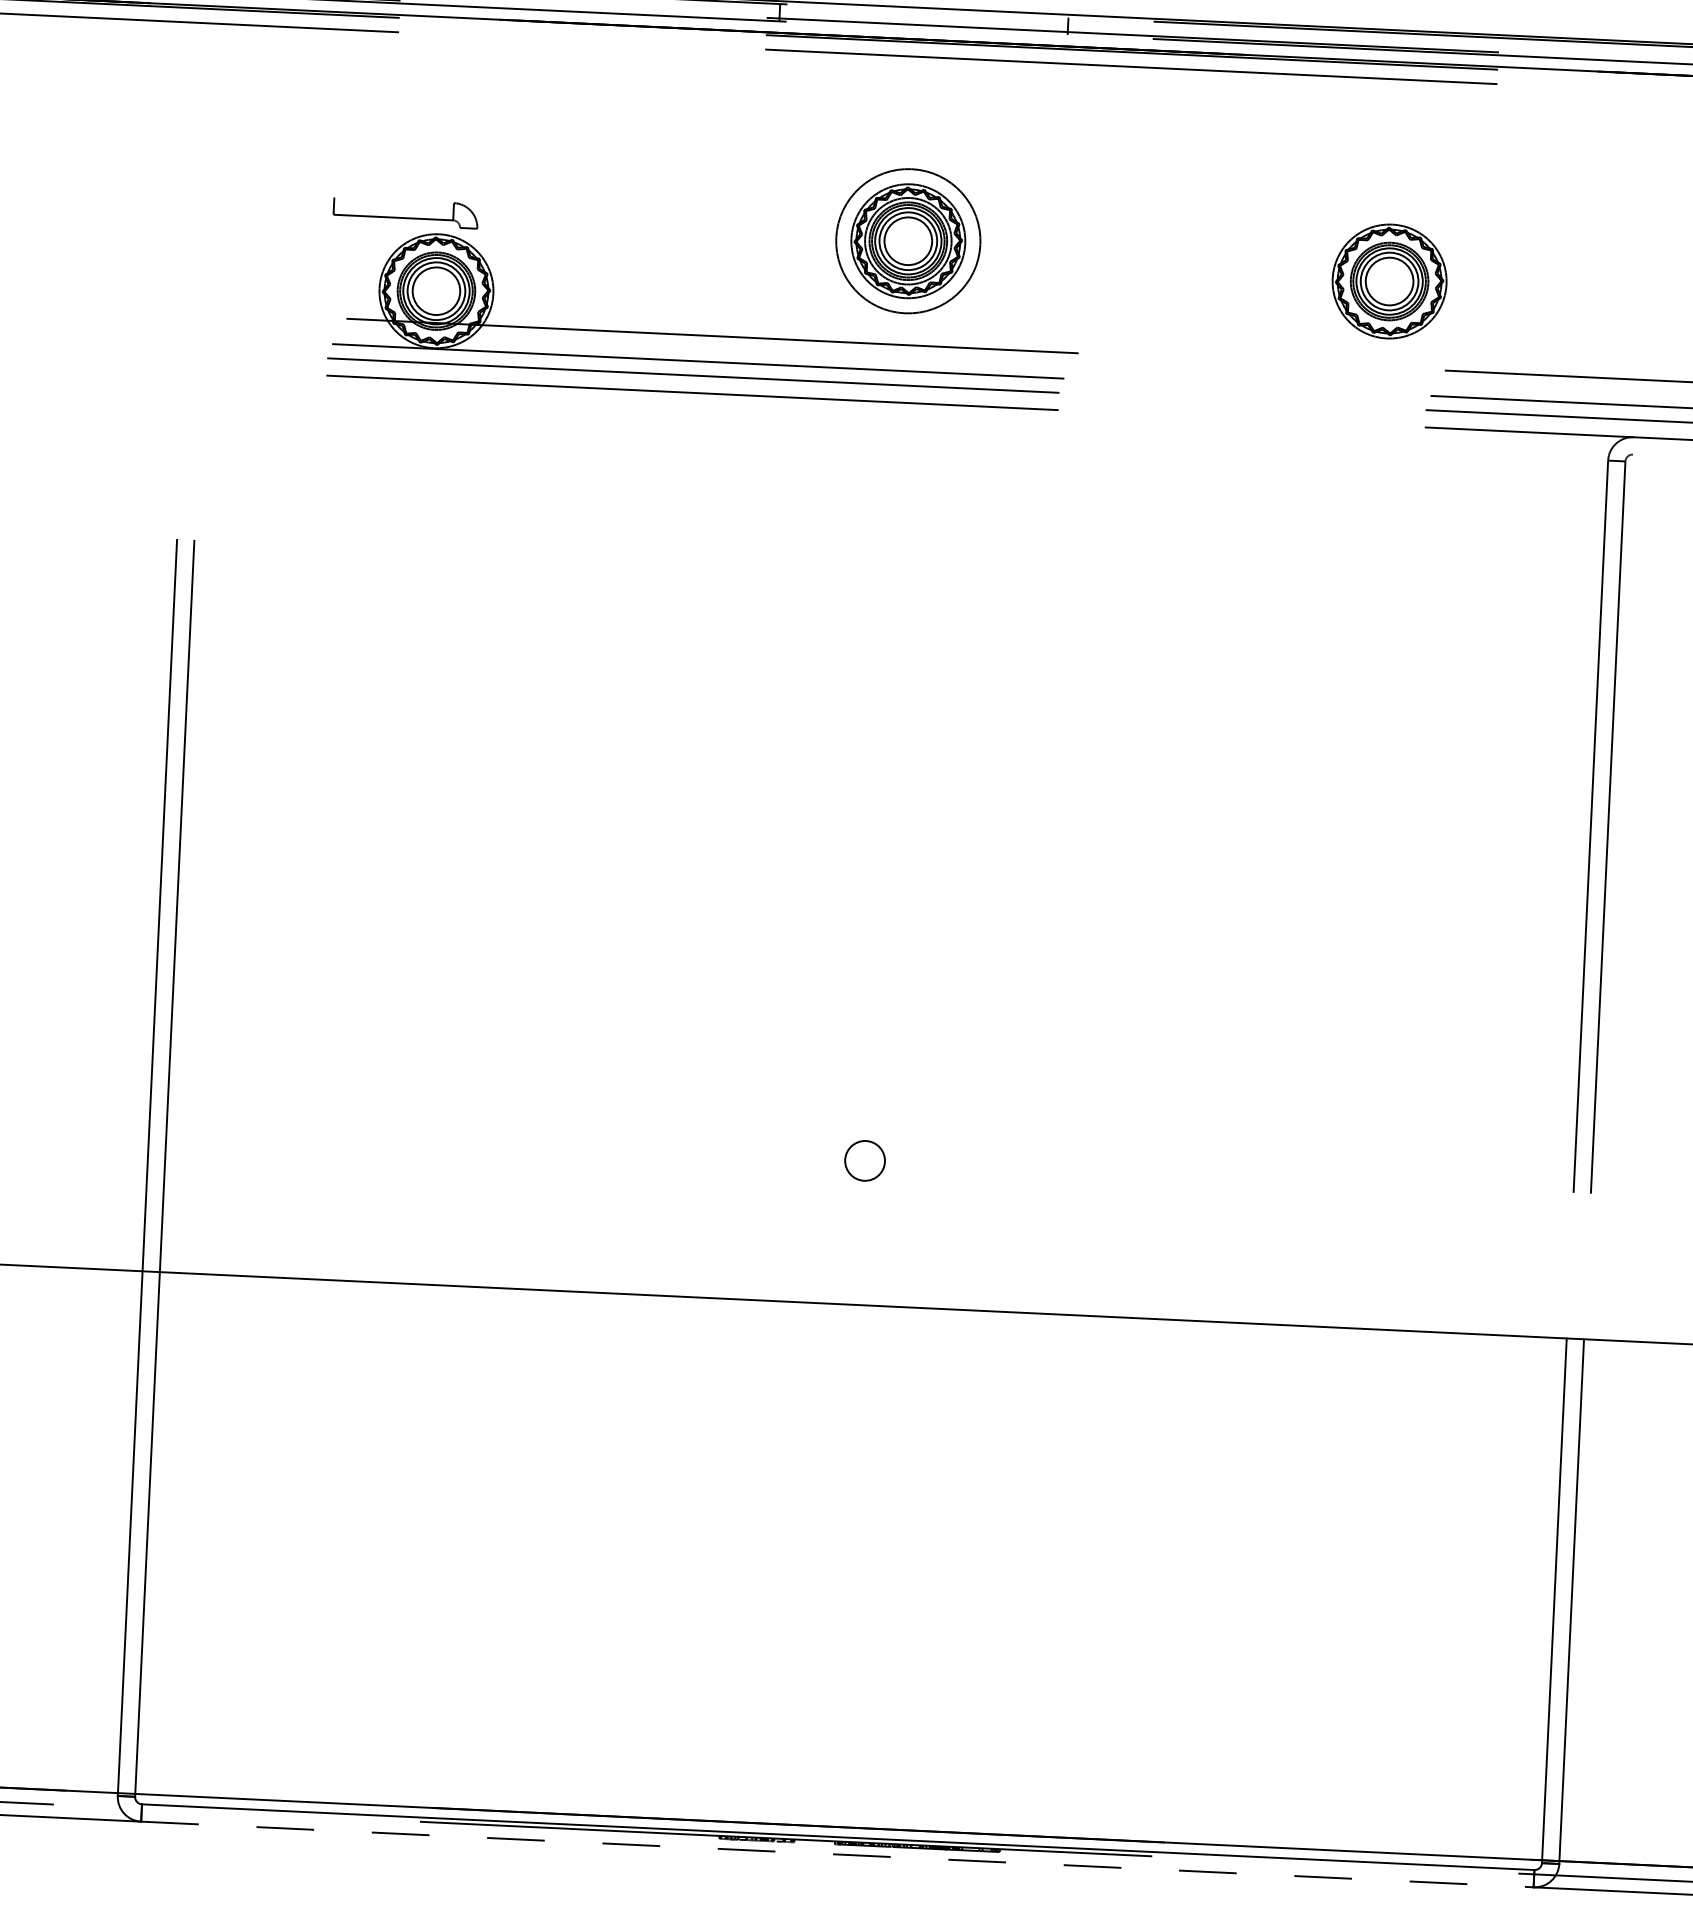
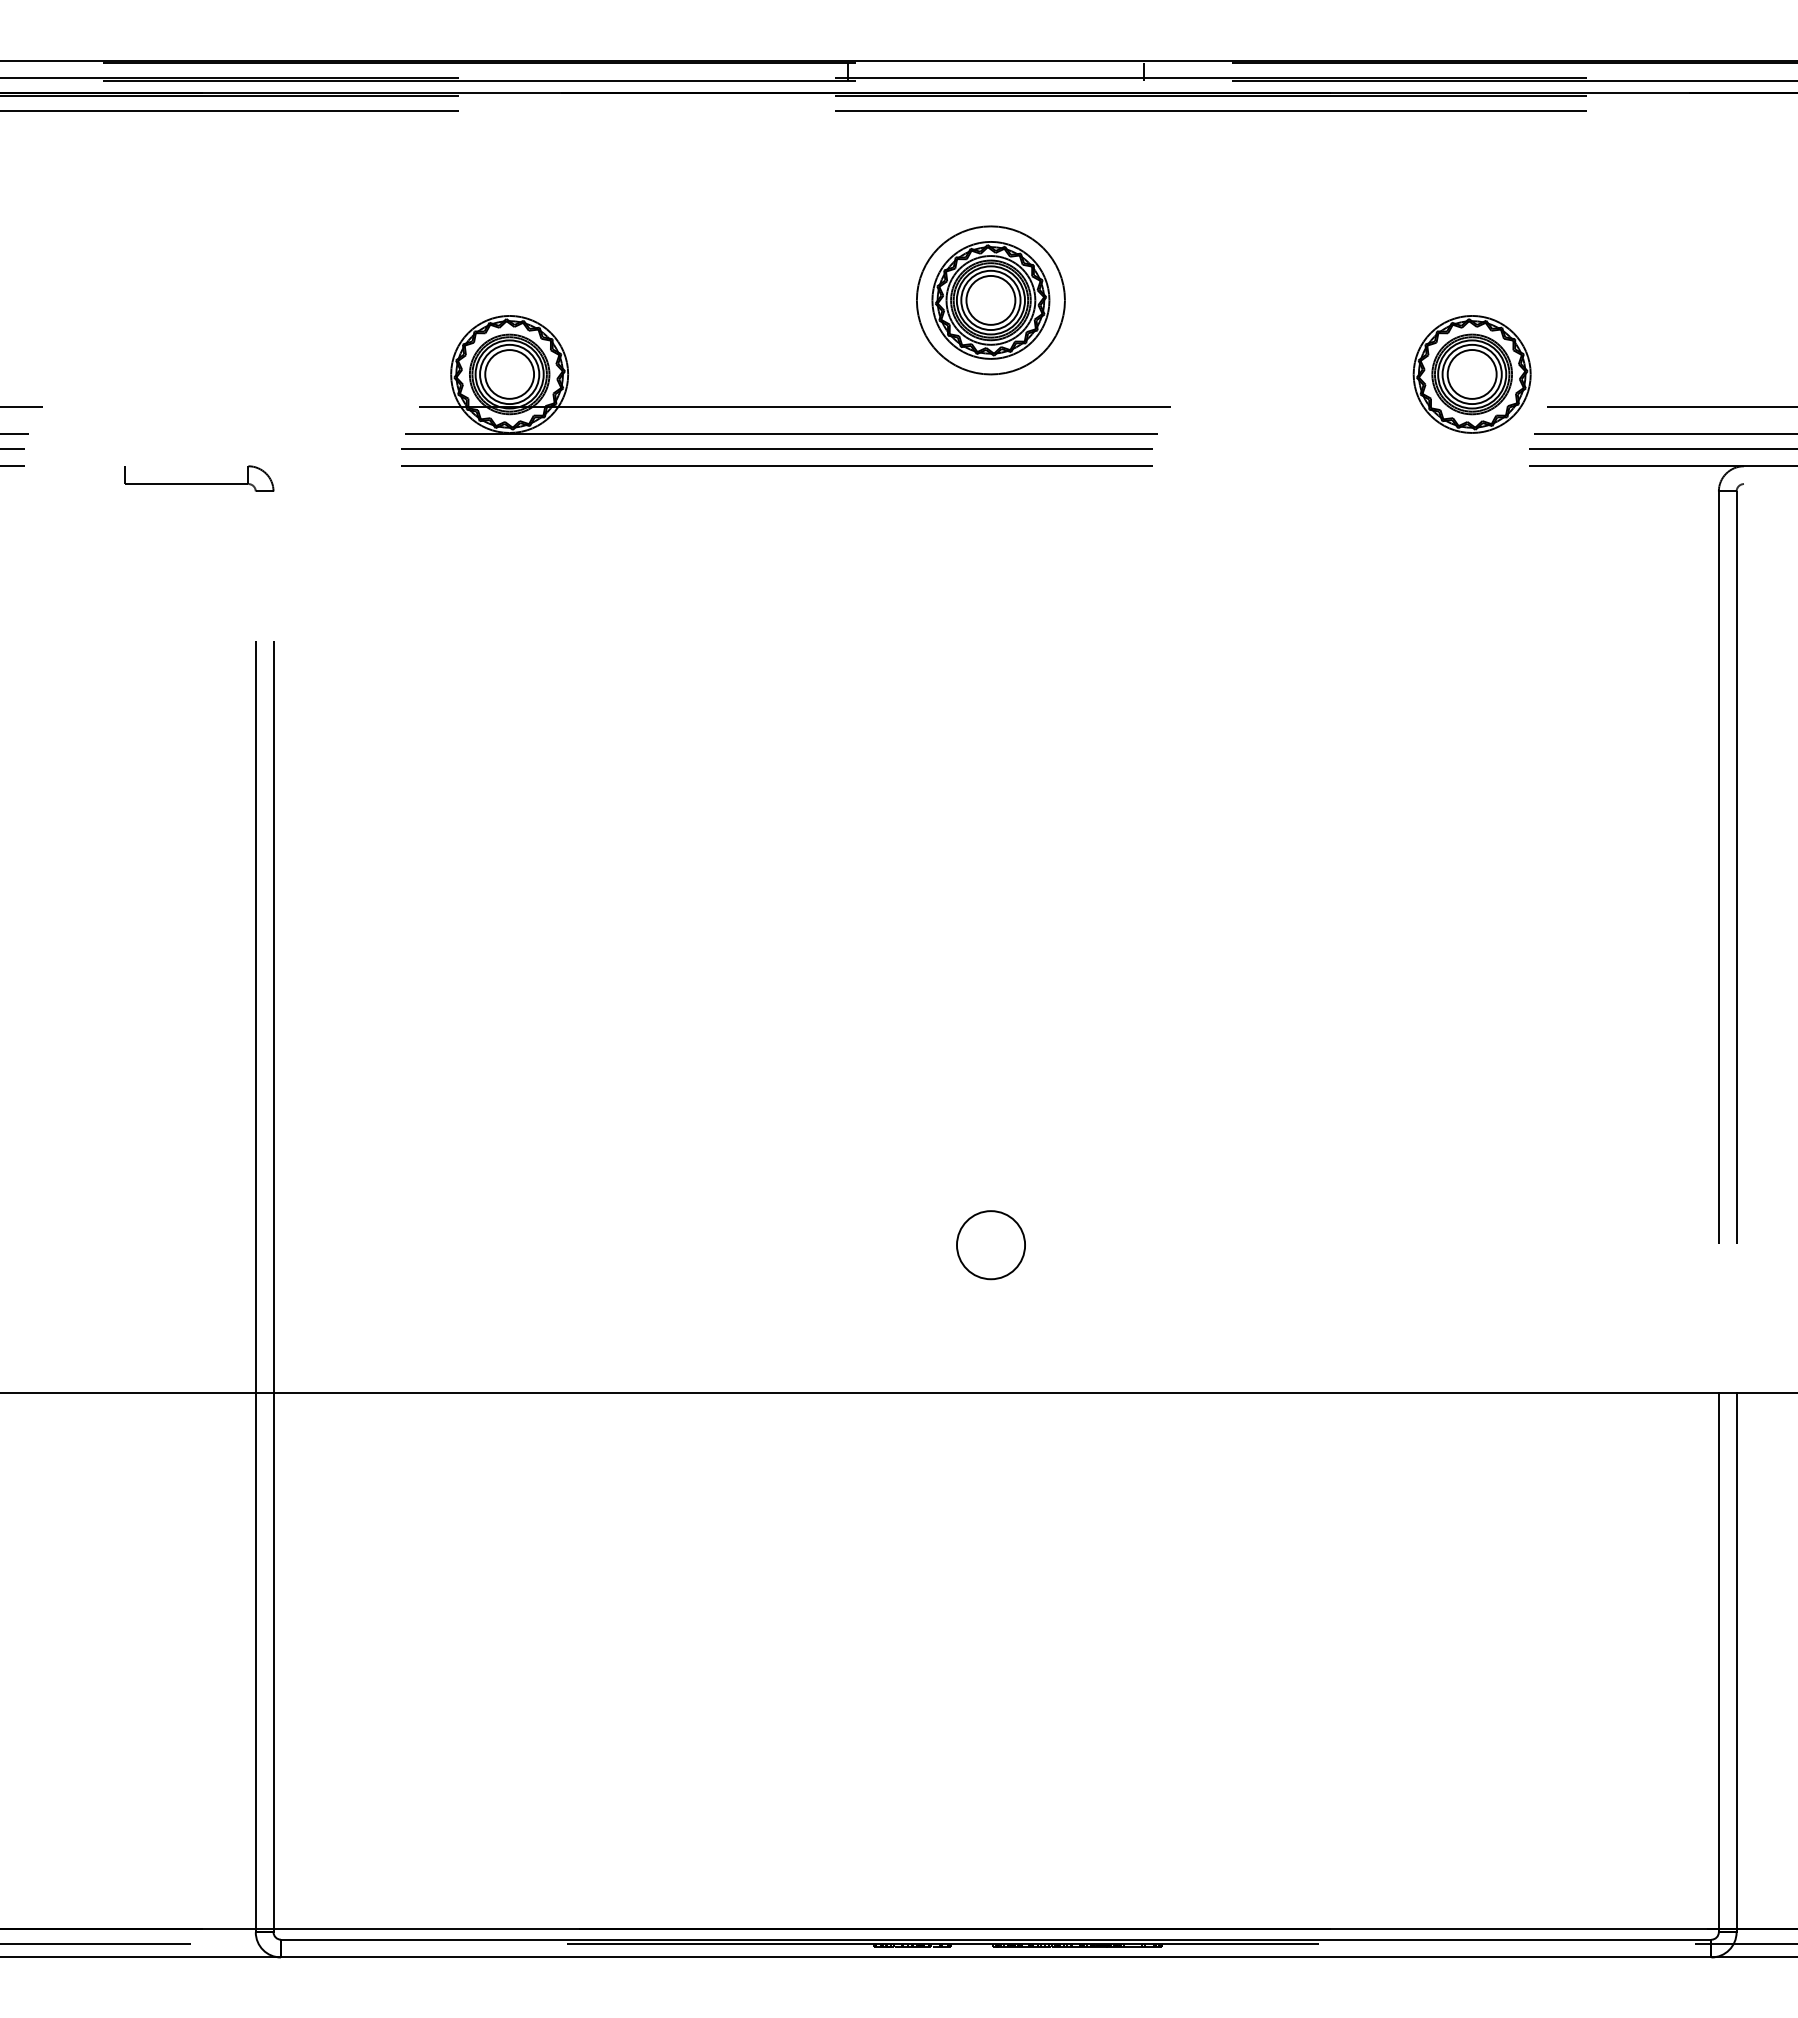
part: (405, 212) -> (199, 478), moved
part: (1388, 281) -> (1471, 374), moved
circle: (864, 1161) -> (990, 1245), size x1.67
line: (837, 1854) -> (996, 1957), dashed -> solid

